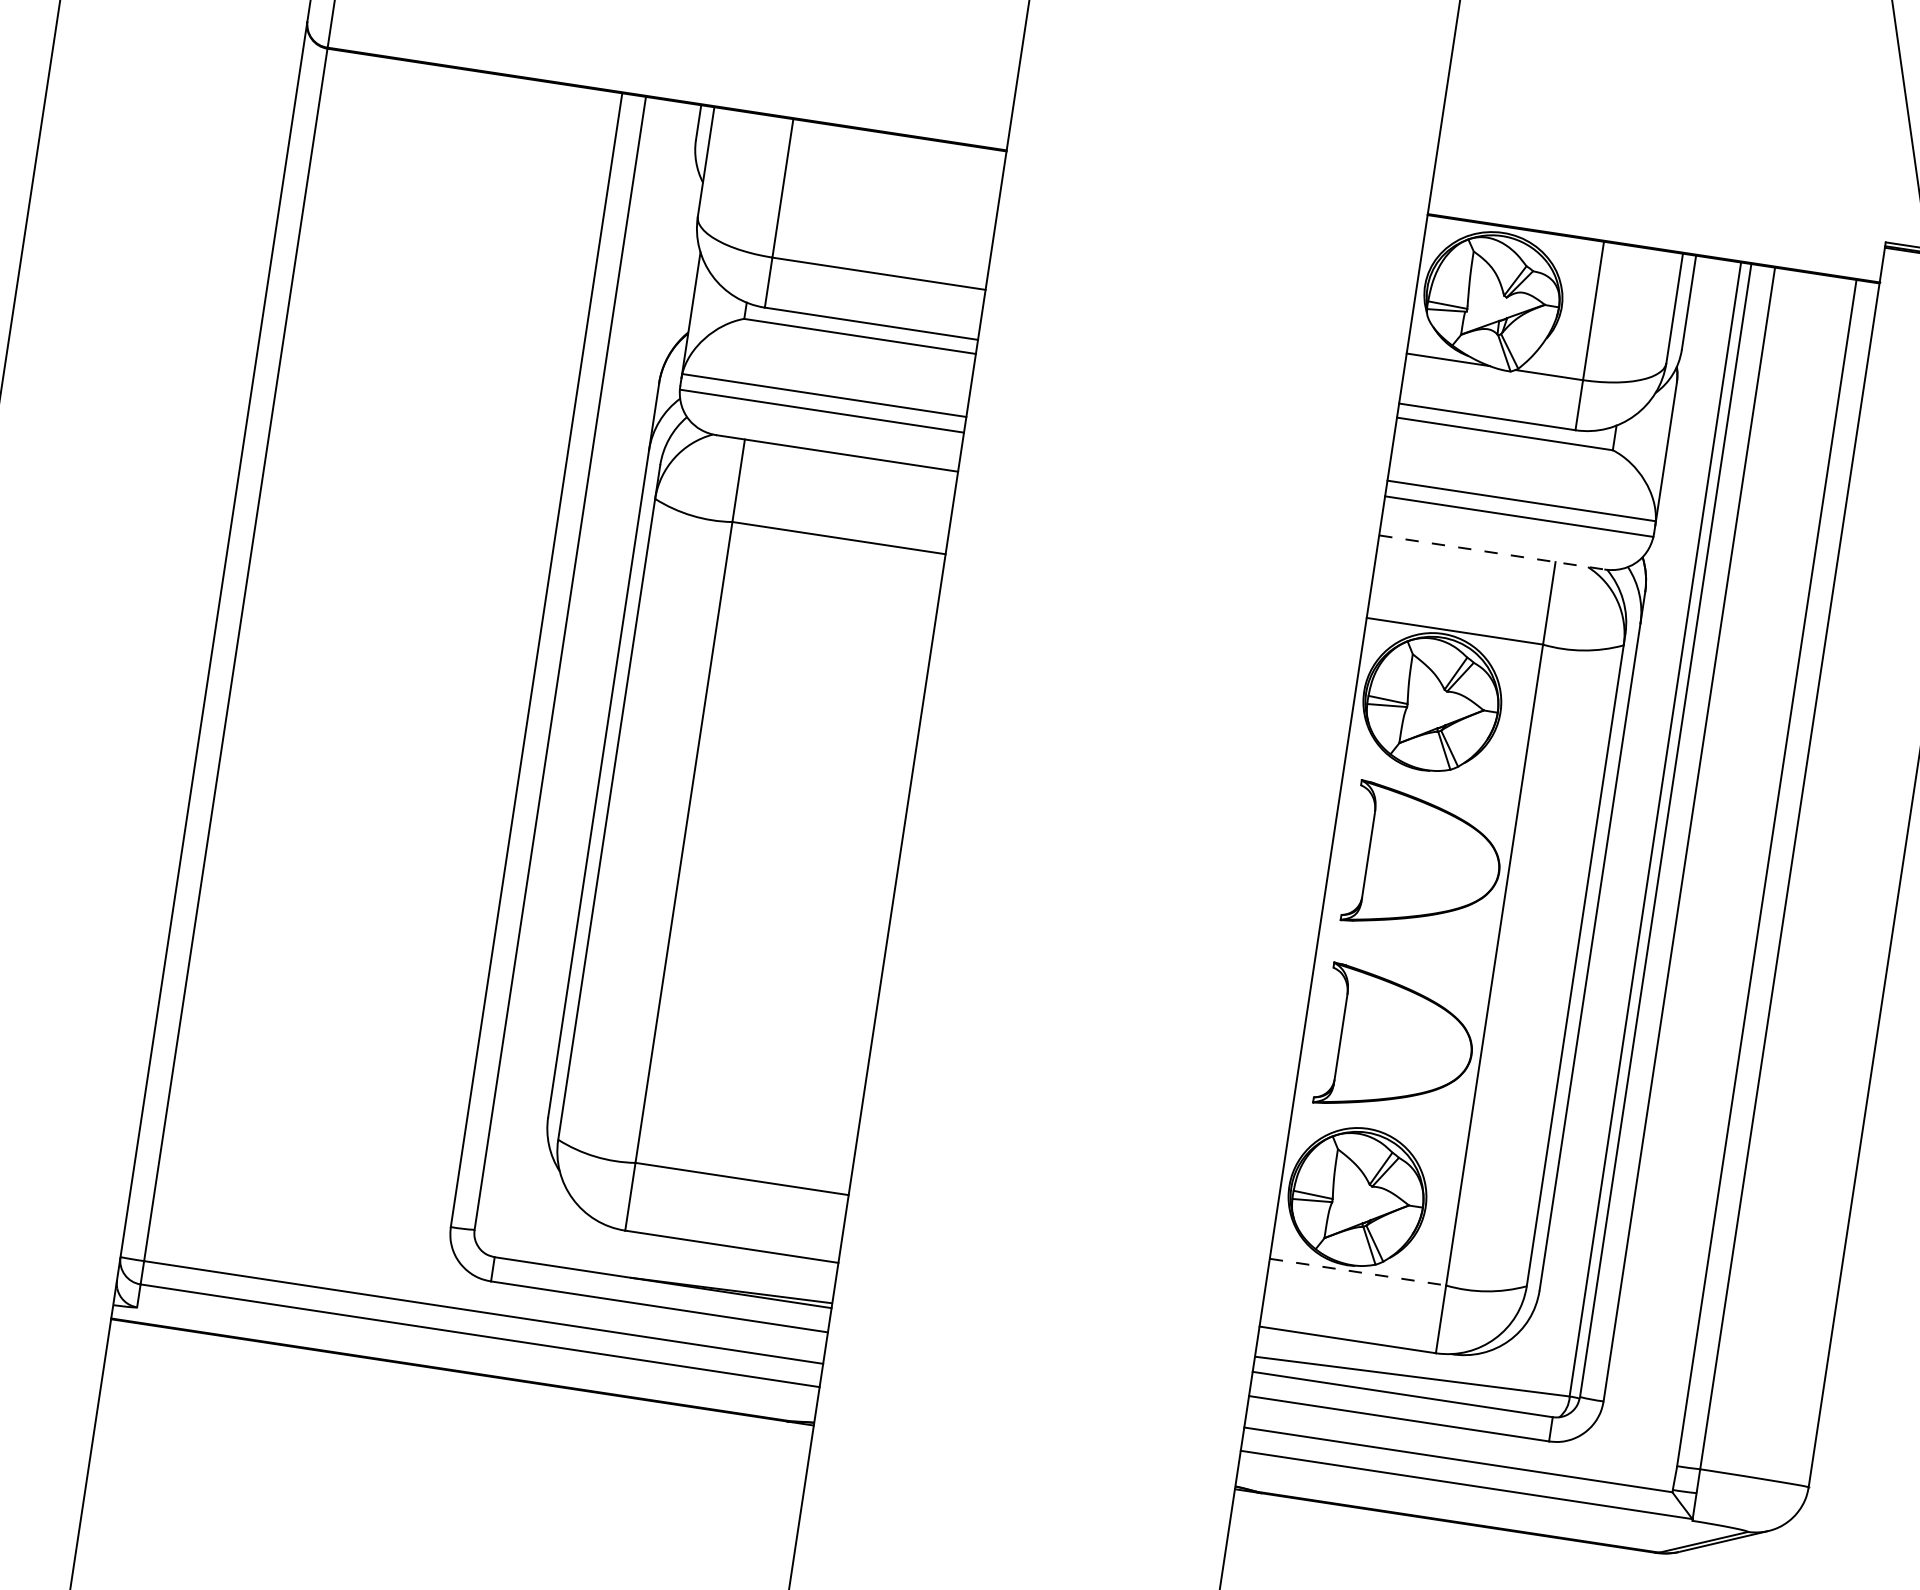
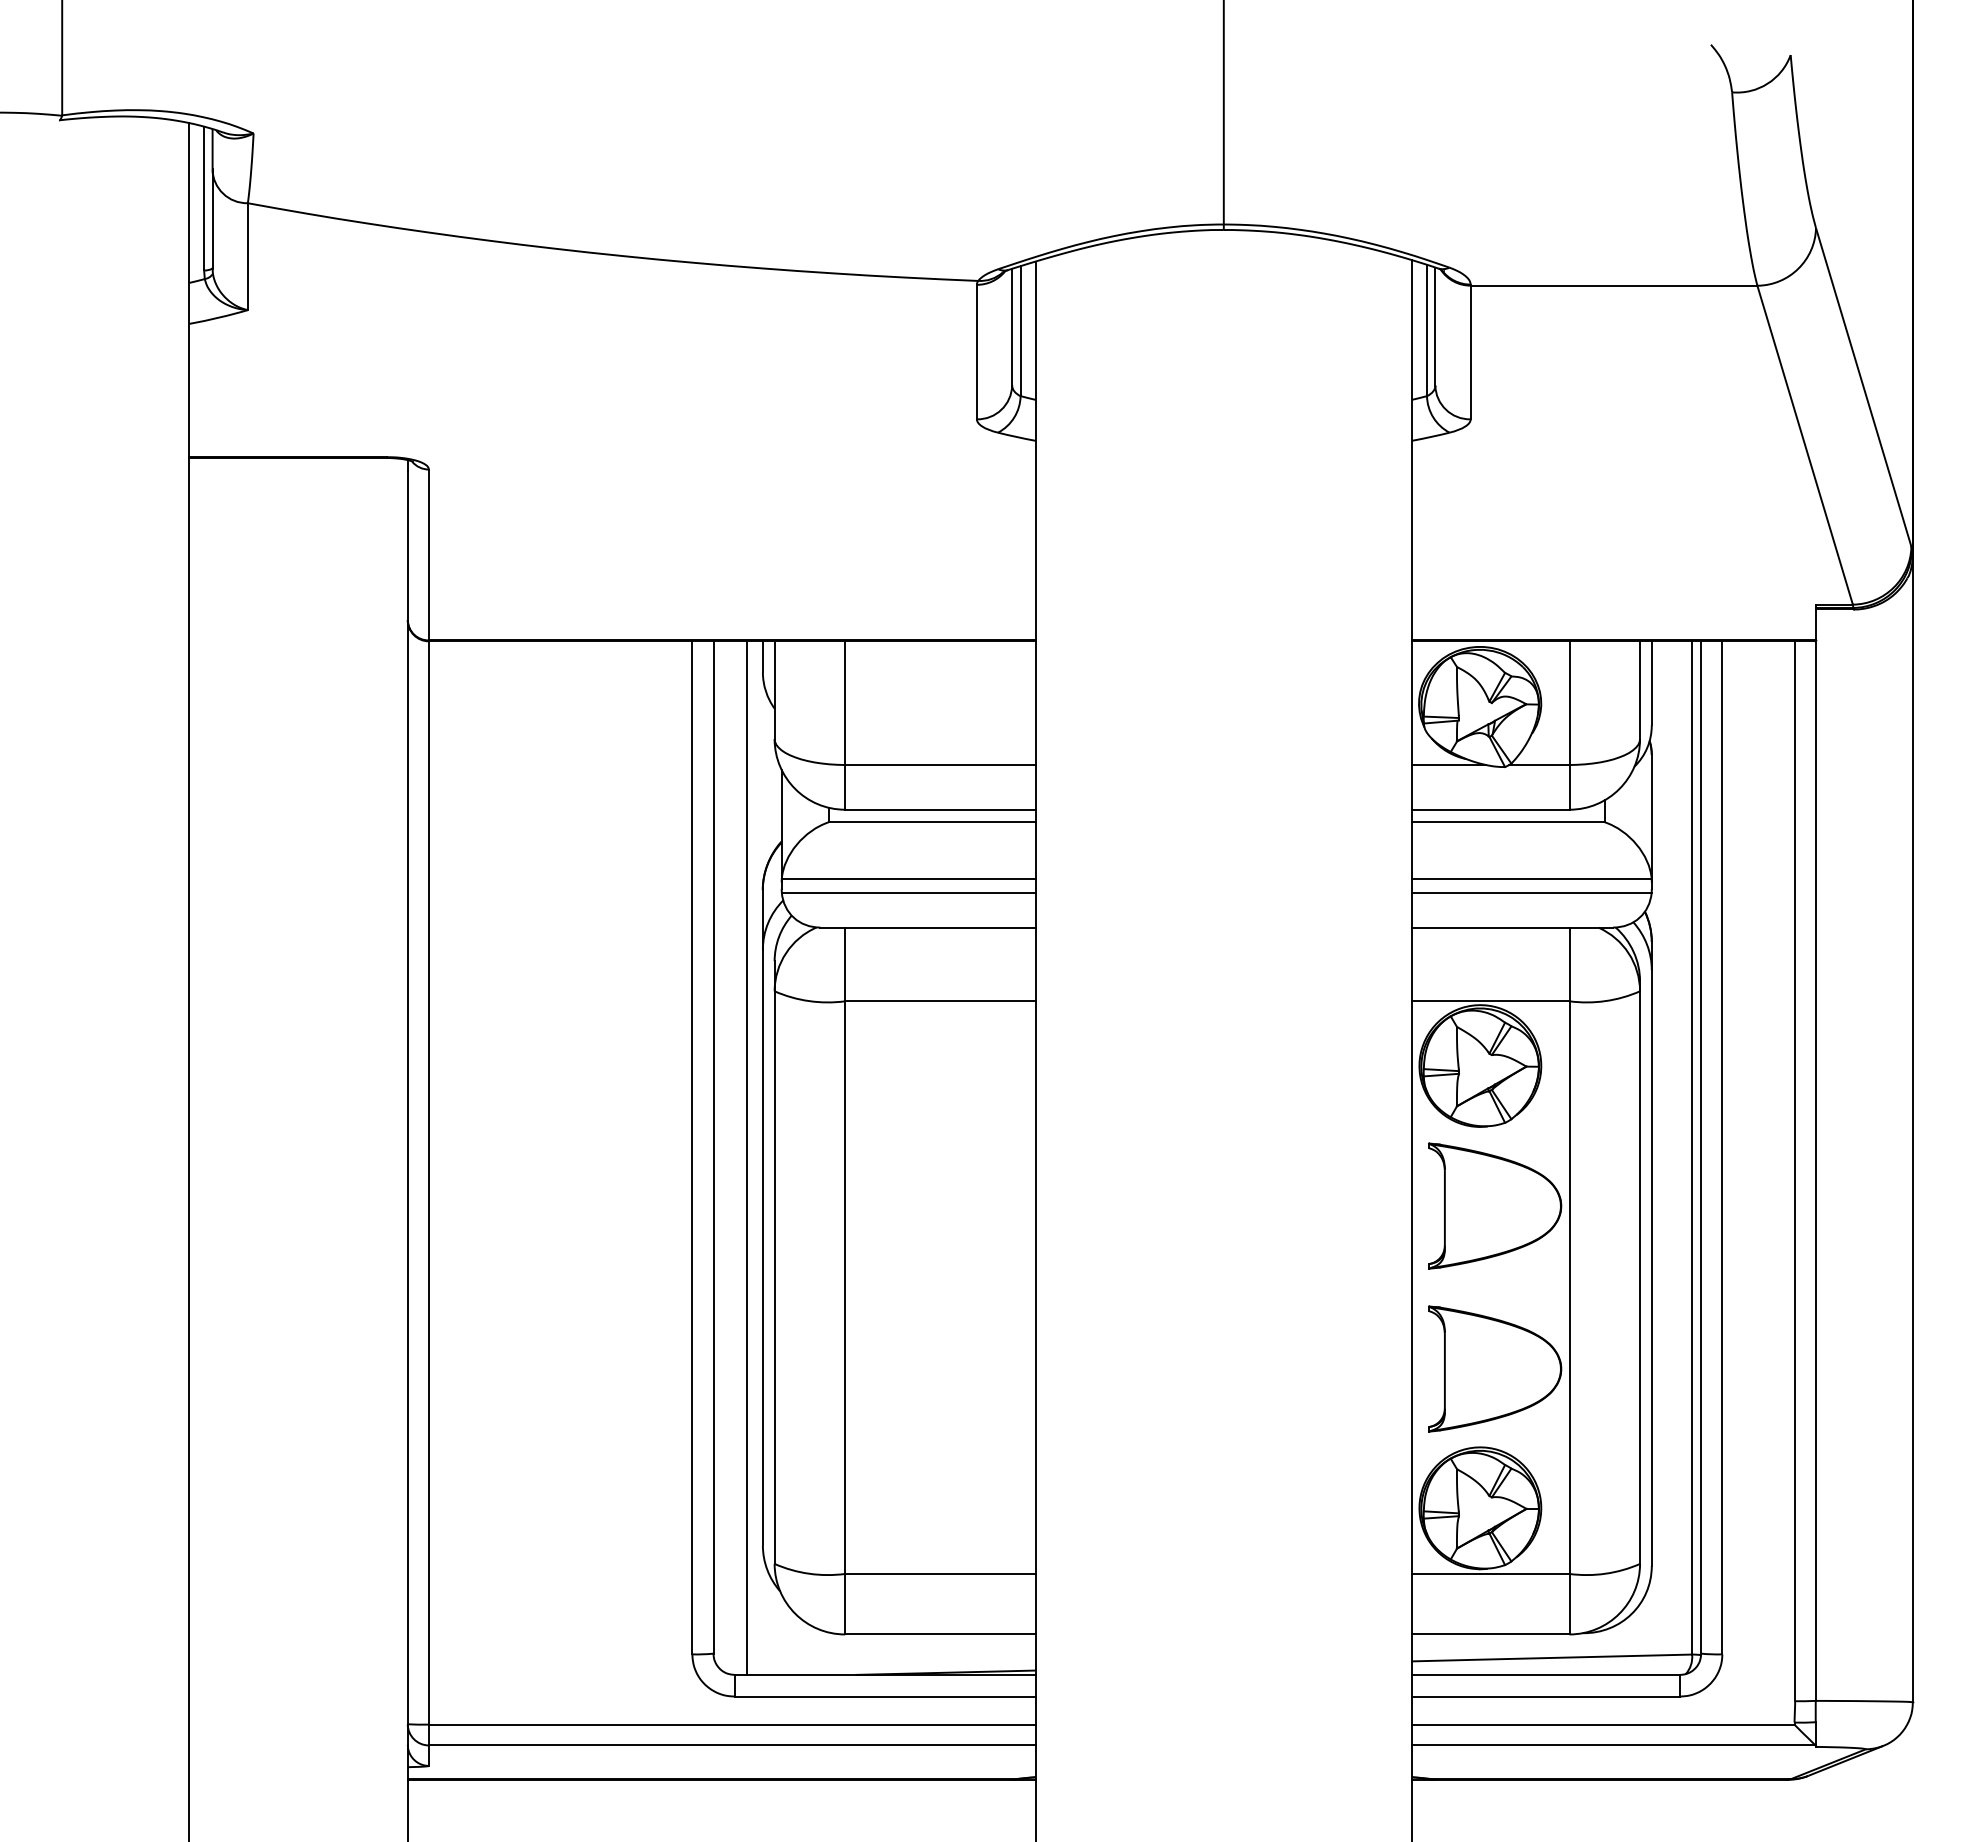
line: (1491, 552) -> (1512, 927), dashed -> solid
line: (595, 680) -> (746, 1157), added
line: (1357, 1271) -> (1490, 1573), dashed -> solid

